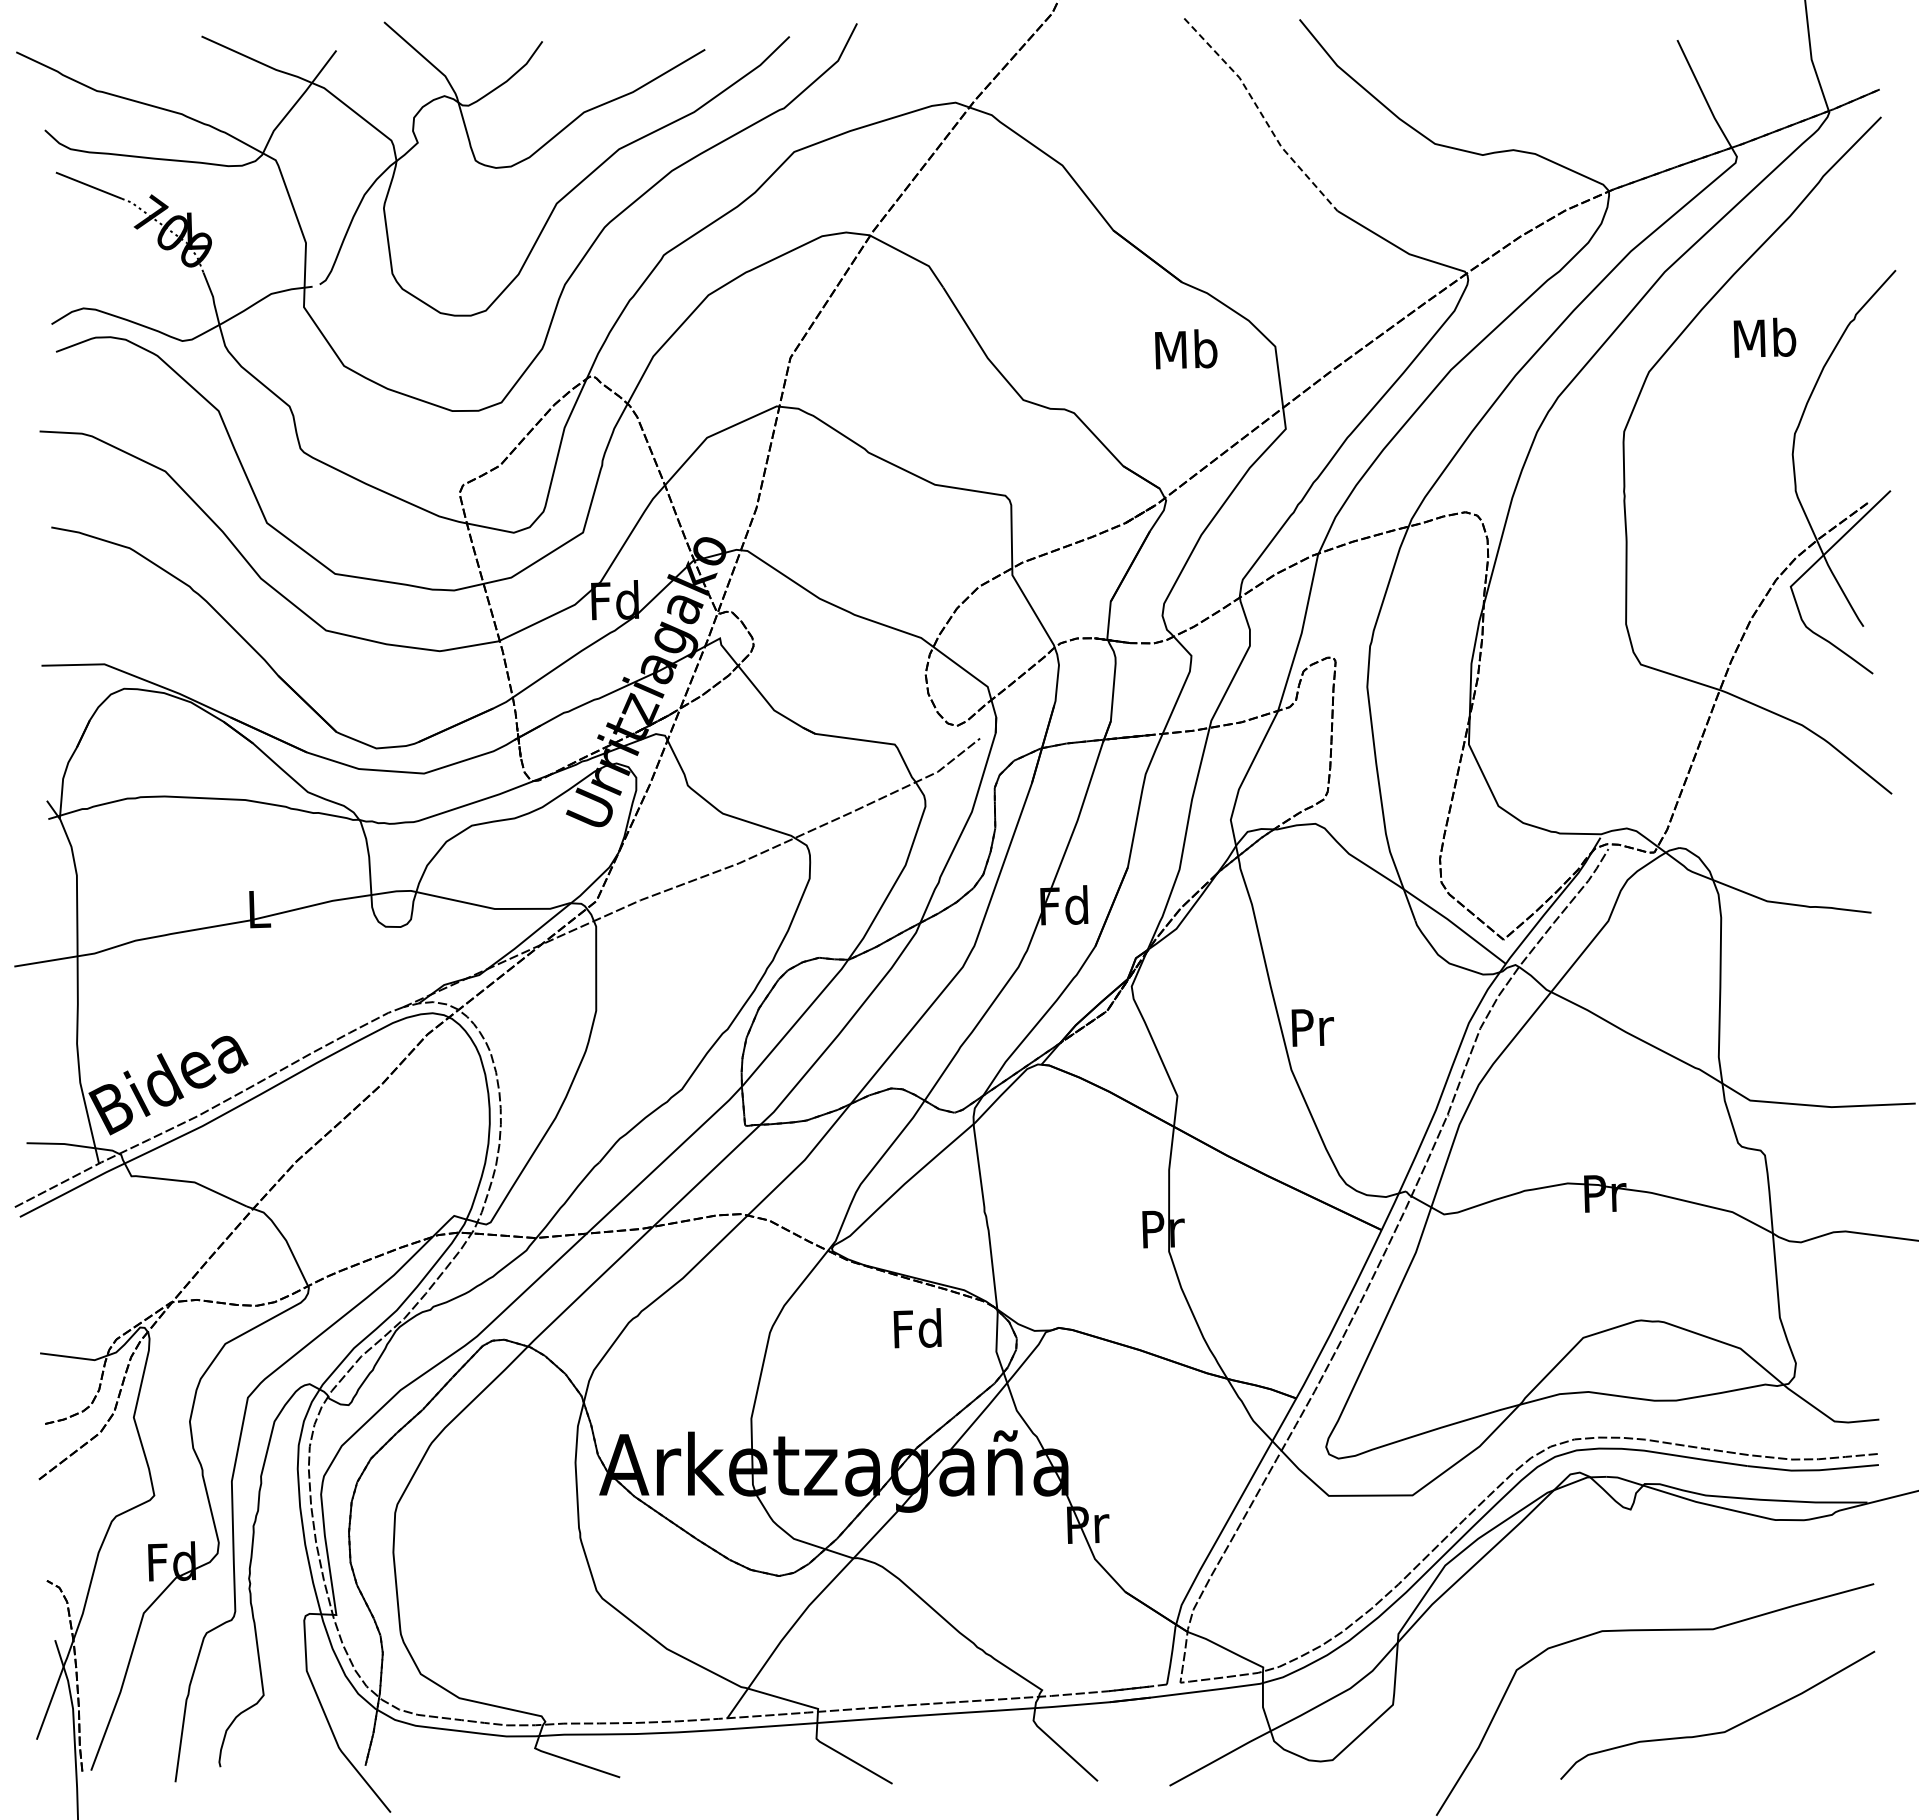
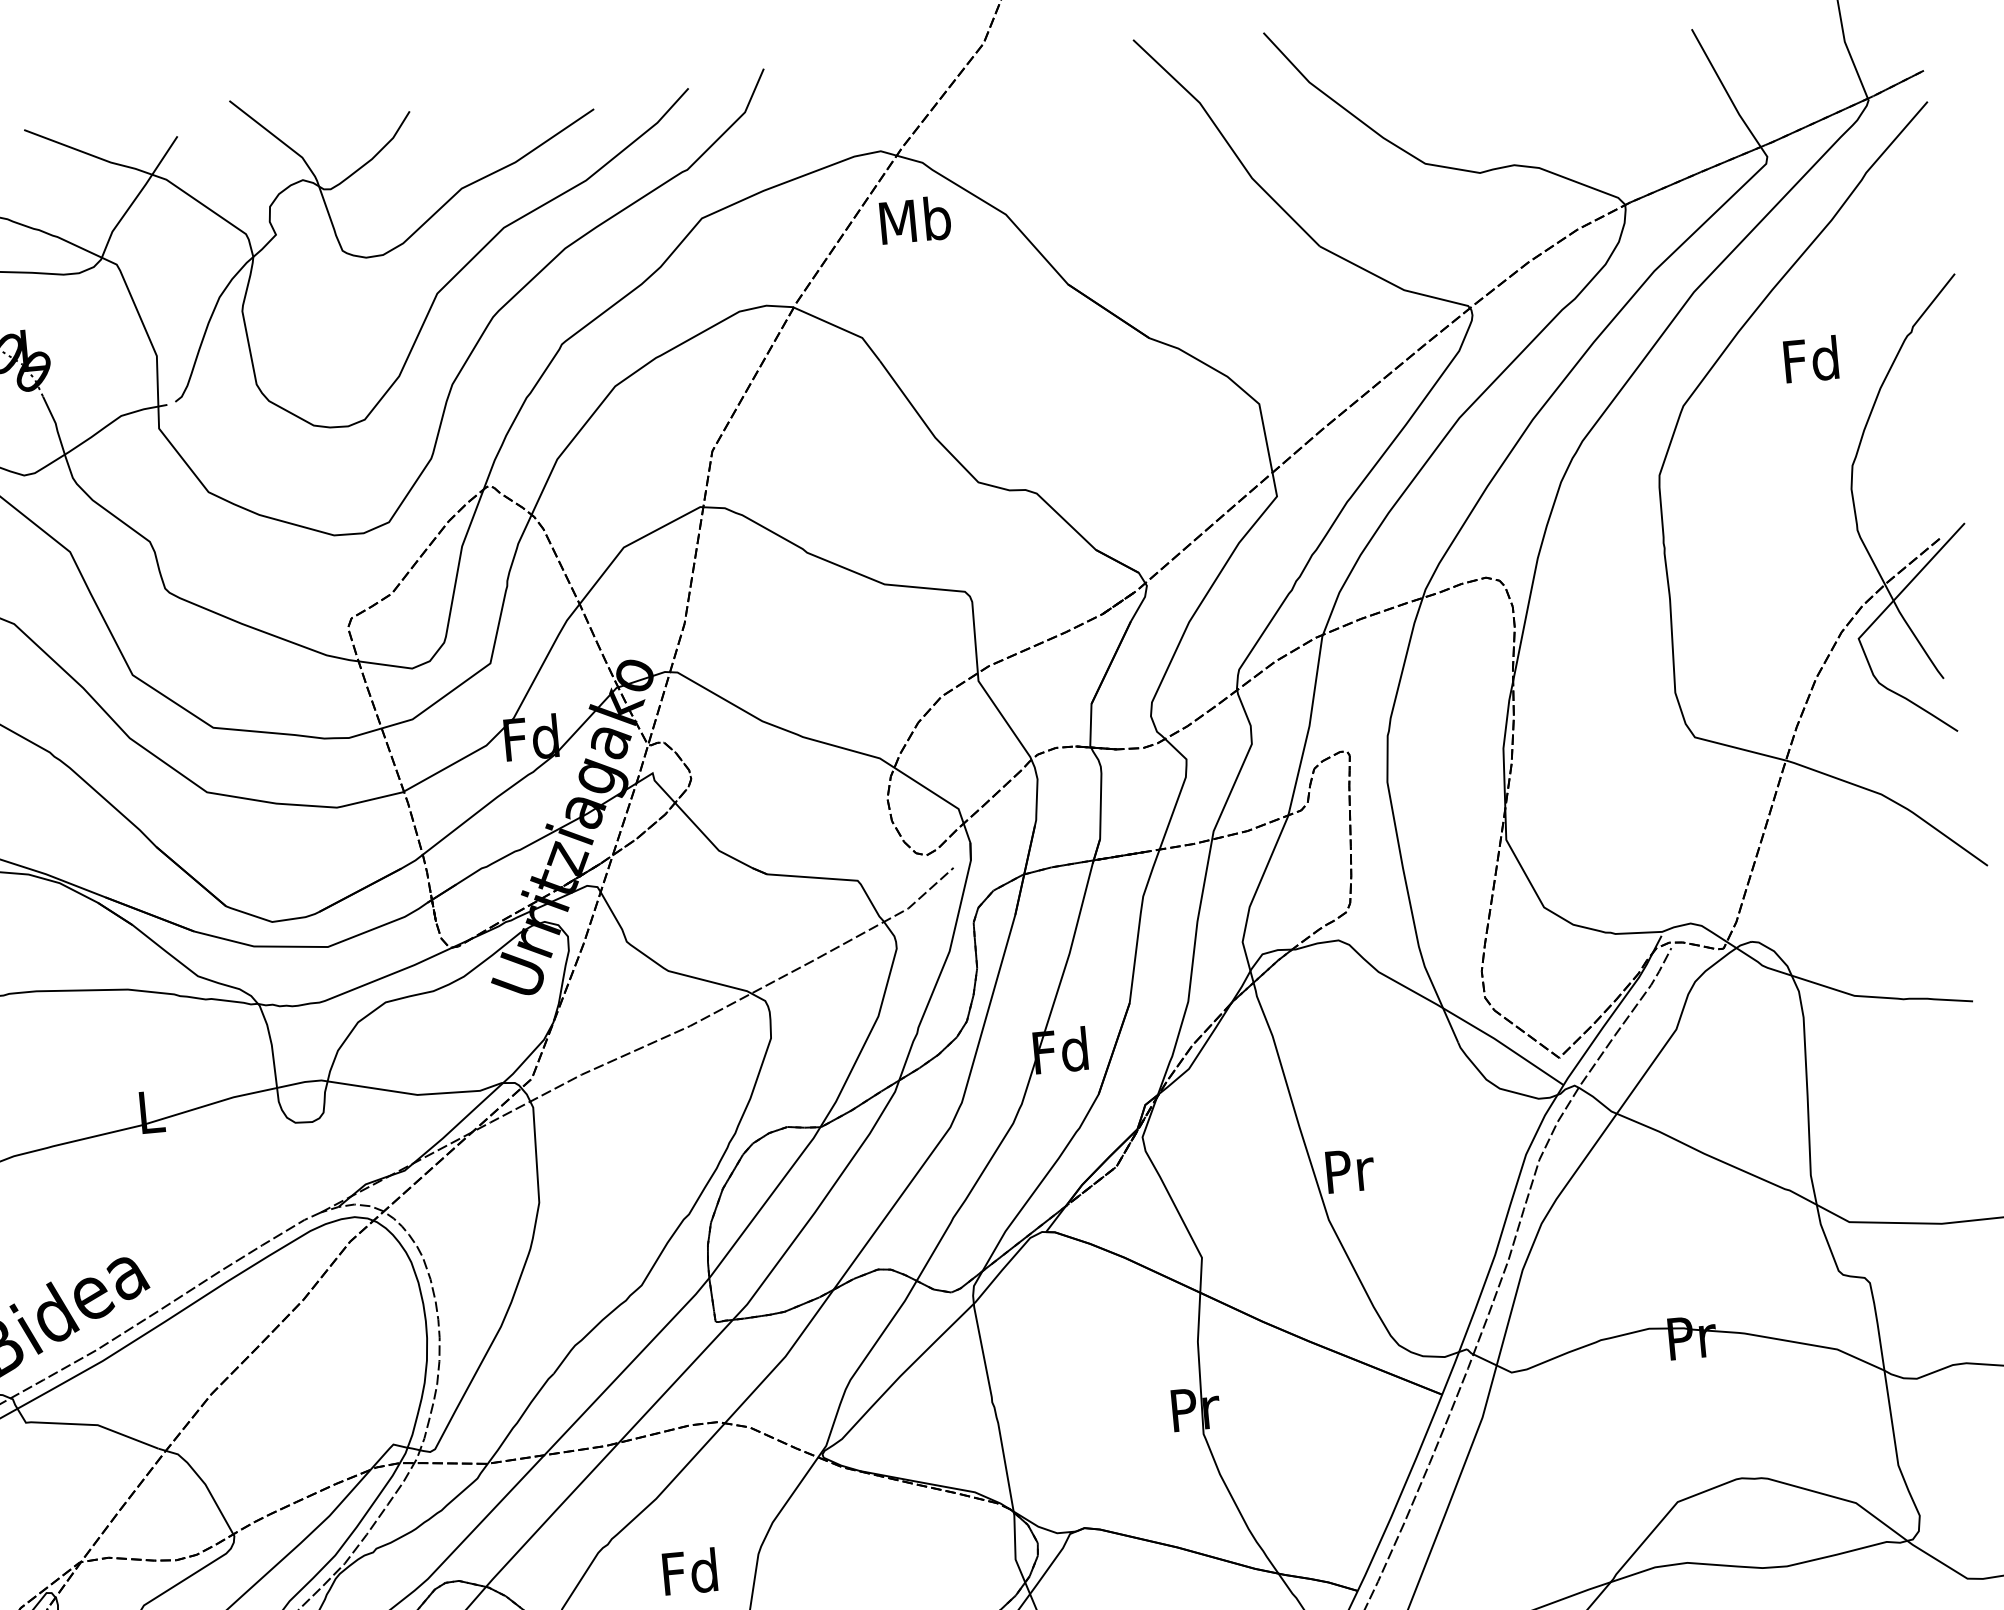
line: (1261, 114) -> (1227, 142), dashed -> solid
text: (1764, 337) -> (1811, 359), Mb -> Fd
text: (1186, 349) -> (915, 220), moved
text: (917, 1328) -> (689, 1571), moved

